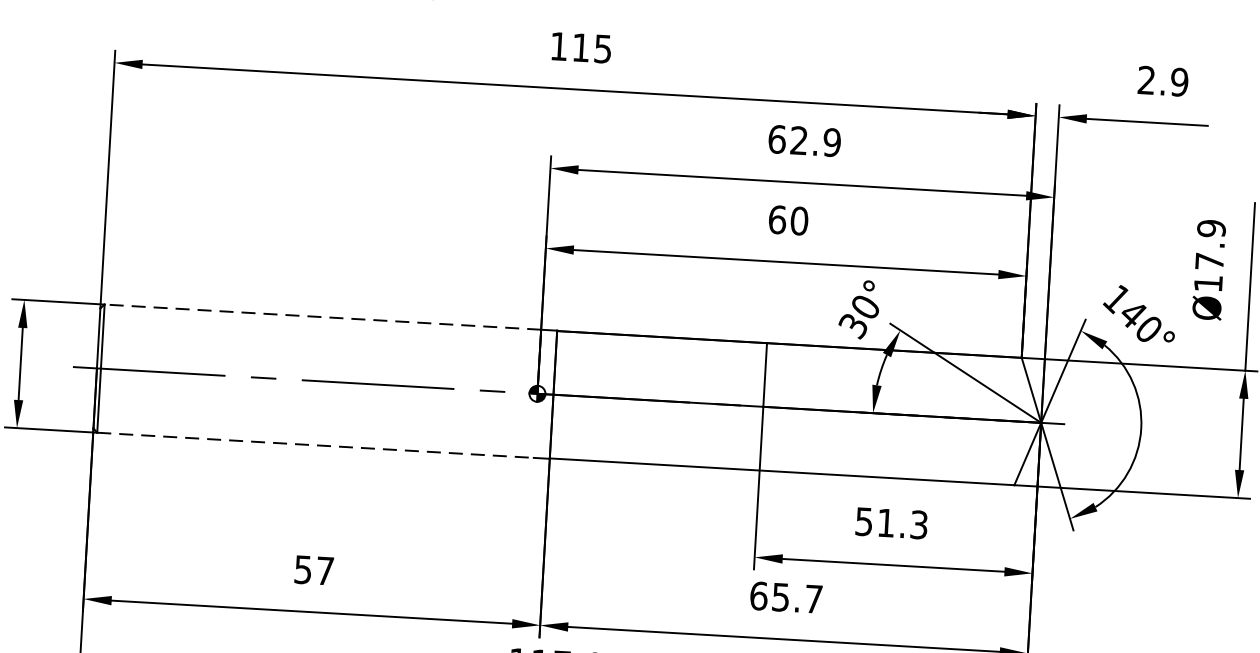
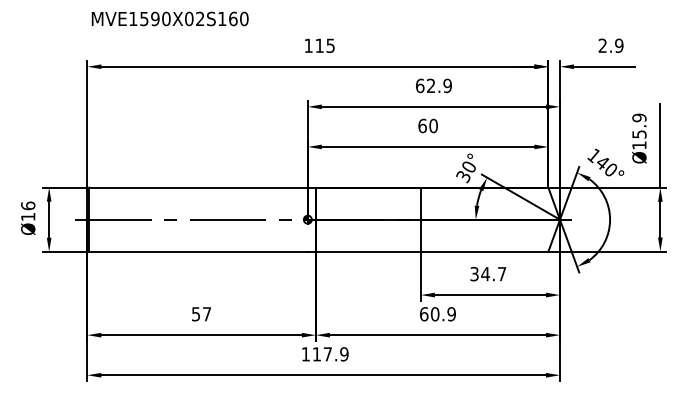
text: (1209, 261) -> (639, 134), Ø17.9 -> Ø15.9
line: (322, 316) -> (198, 187), dashed -> solid
line: (317, 444) -> (199, 251), dashed -> solid
text: (892, 524) -> (488, 274), 51.3 -> 34.7
text: (795, 598) -> (442, 314), 65.7 -> 60.9

